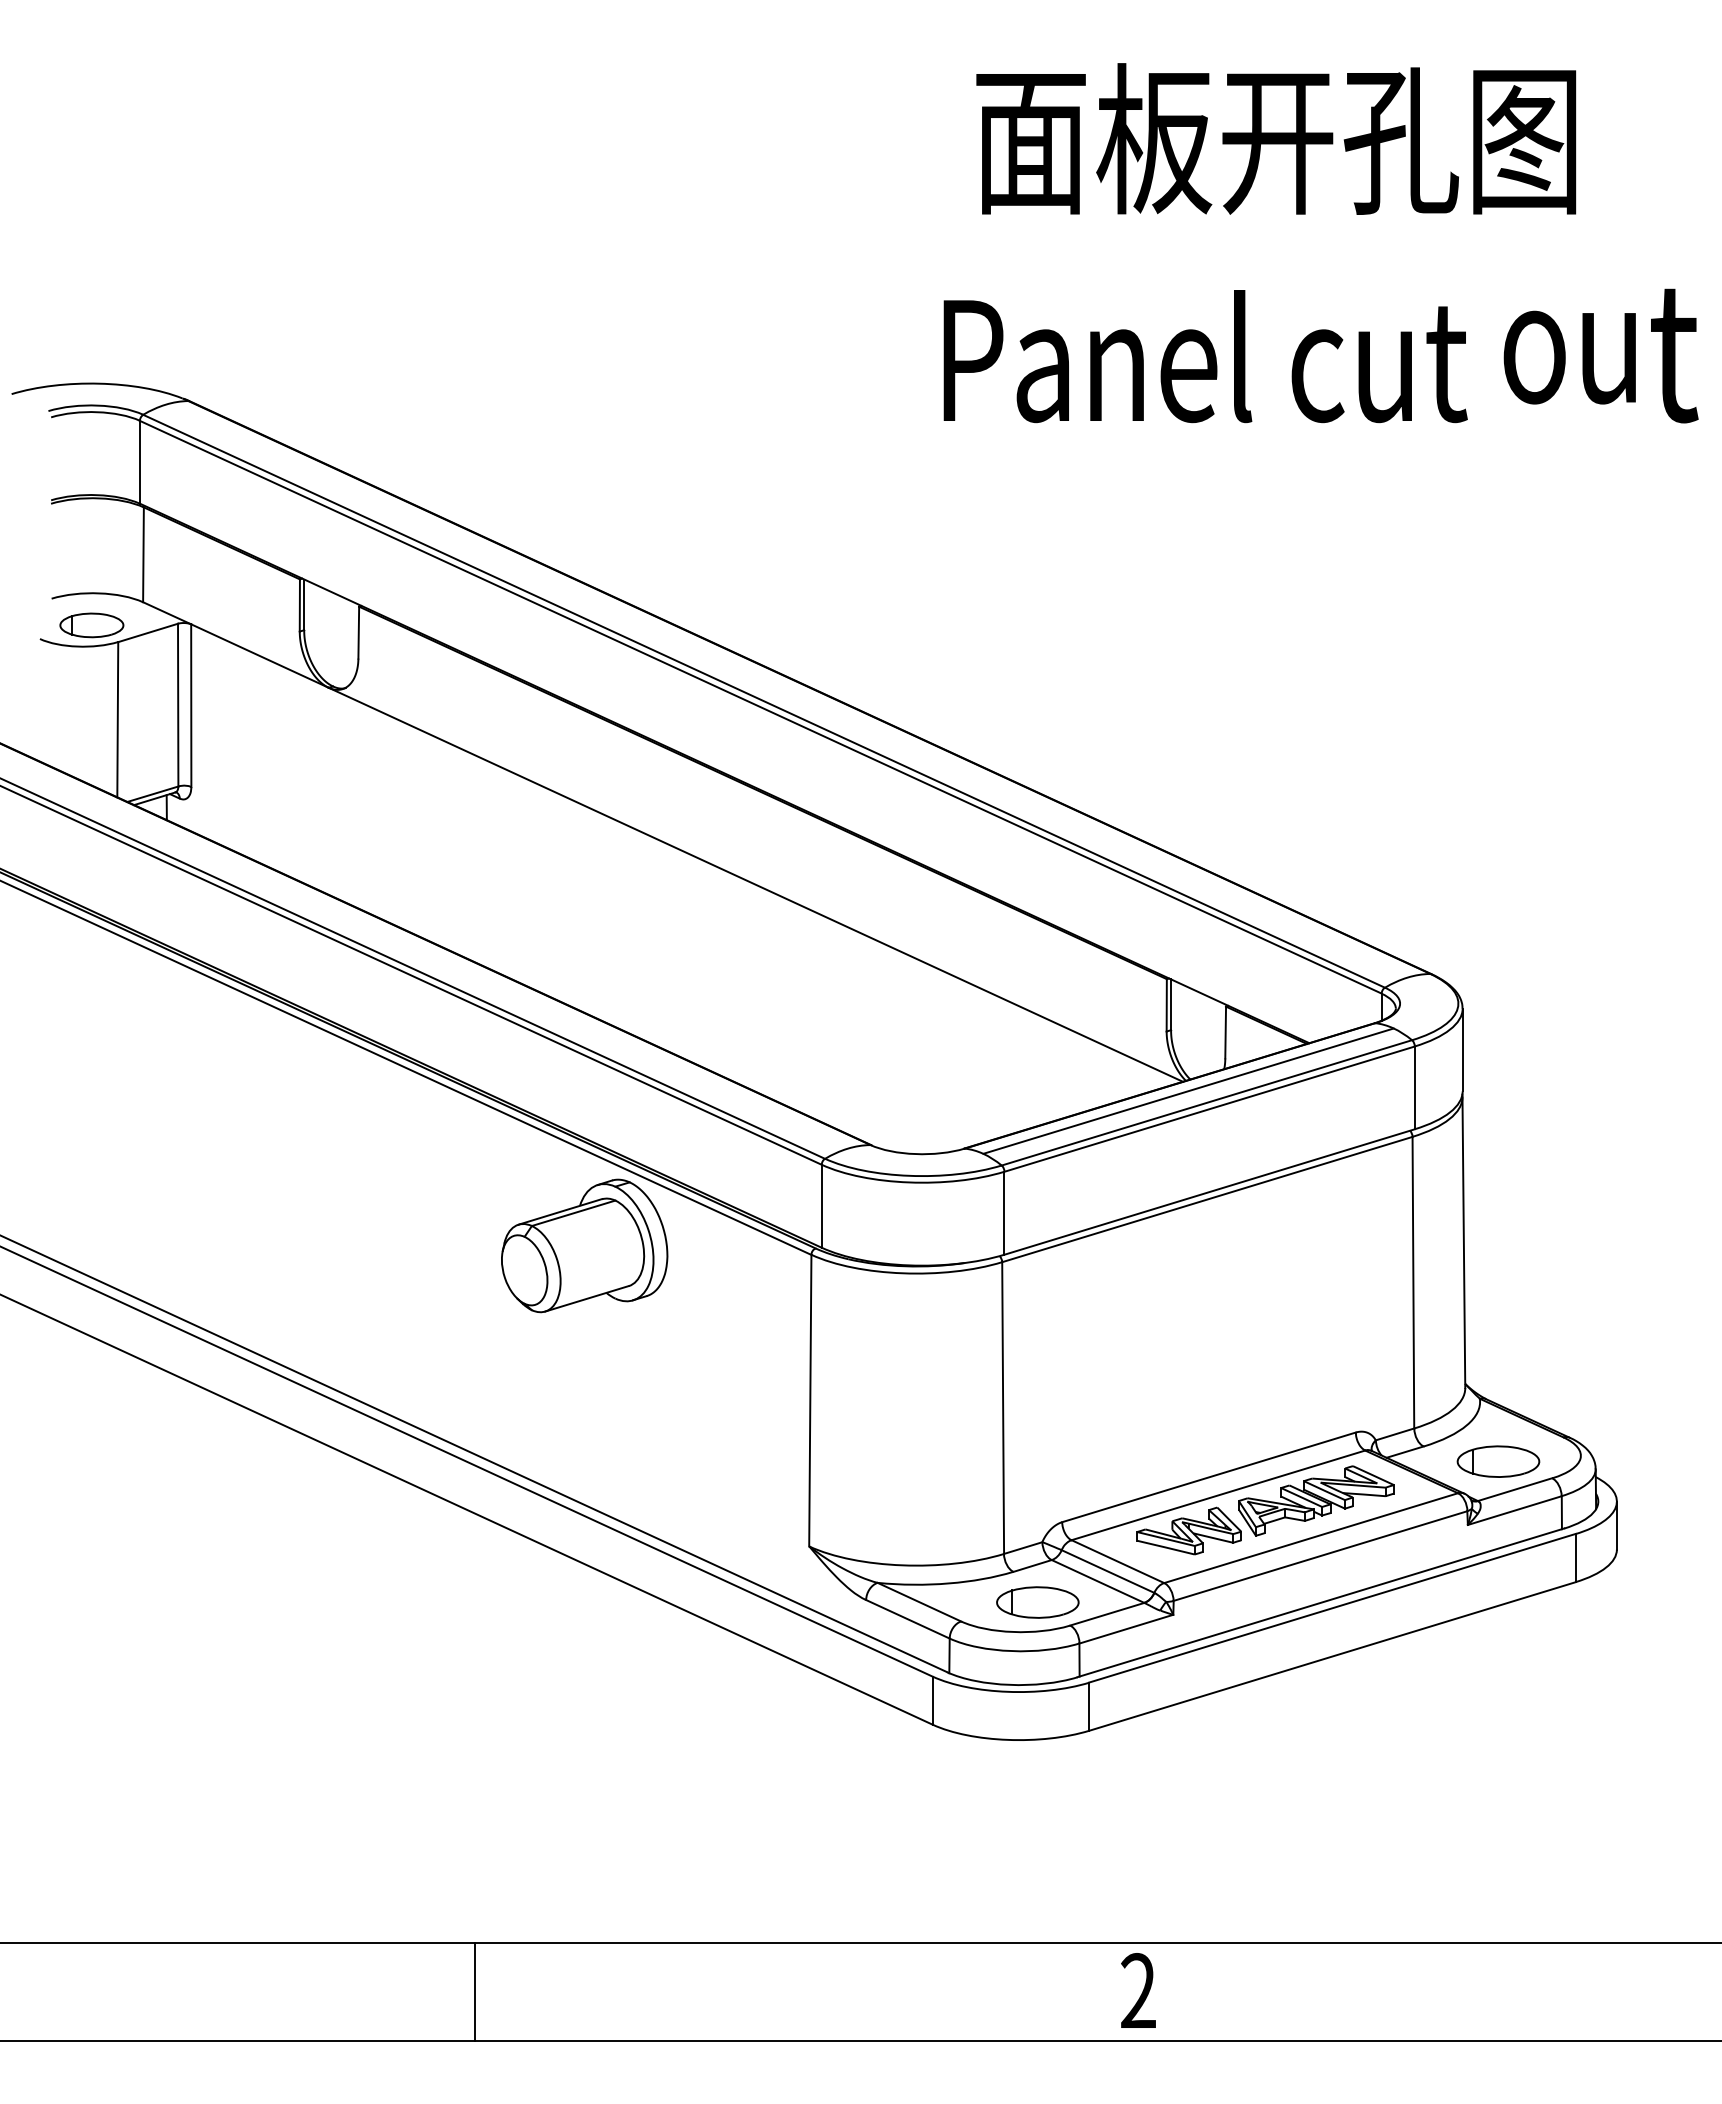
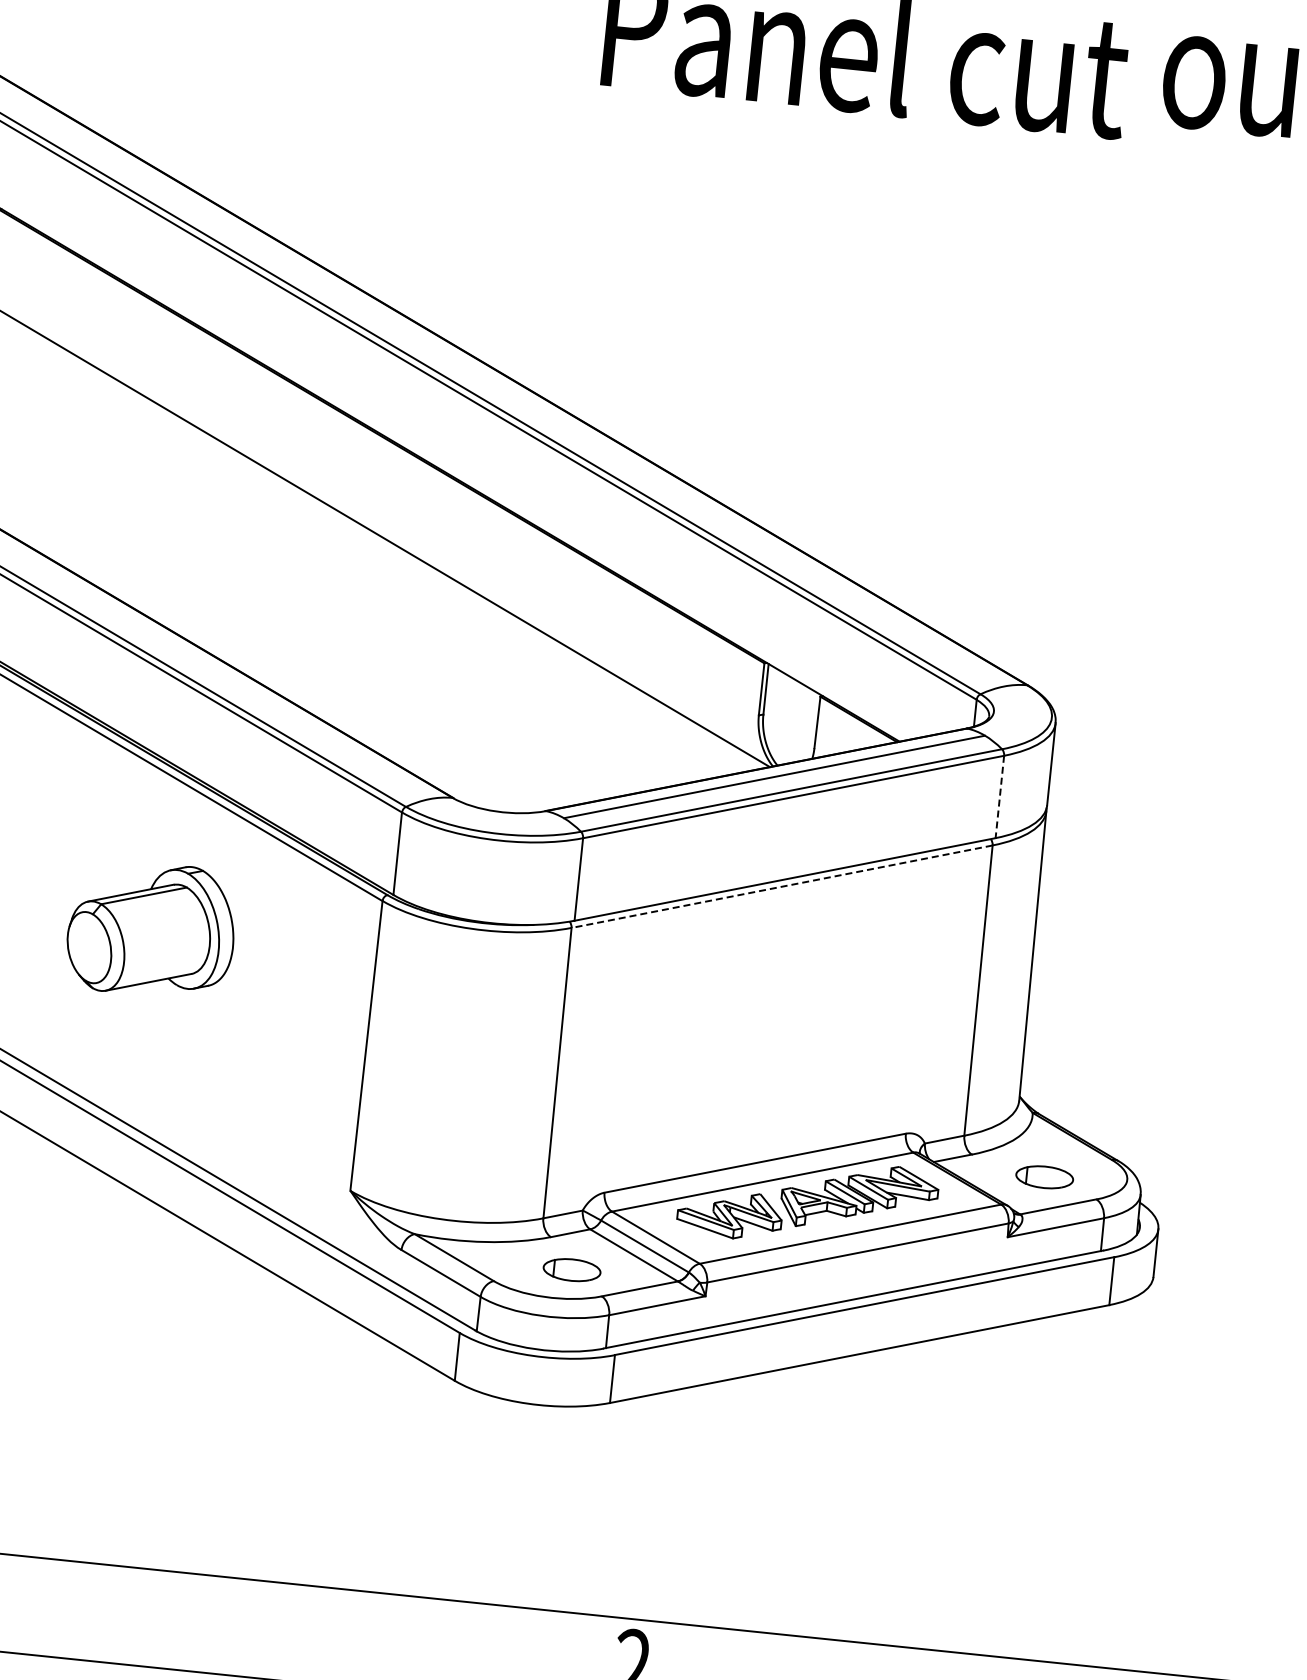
line: (1414, 1088) -> (999, 797), solid -> dashed
line: (1207, 1199) -> (782, 886), solid -> dashed
part: (584, 1245) -> (151, 929), moved
part: (1498, 1461) -> (1044, 1177), size x0.7
part: (1037, 1602) -> (571, 1270), size x0.7

